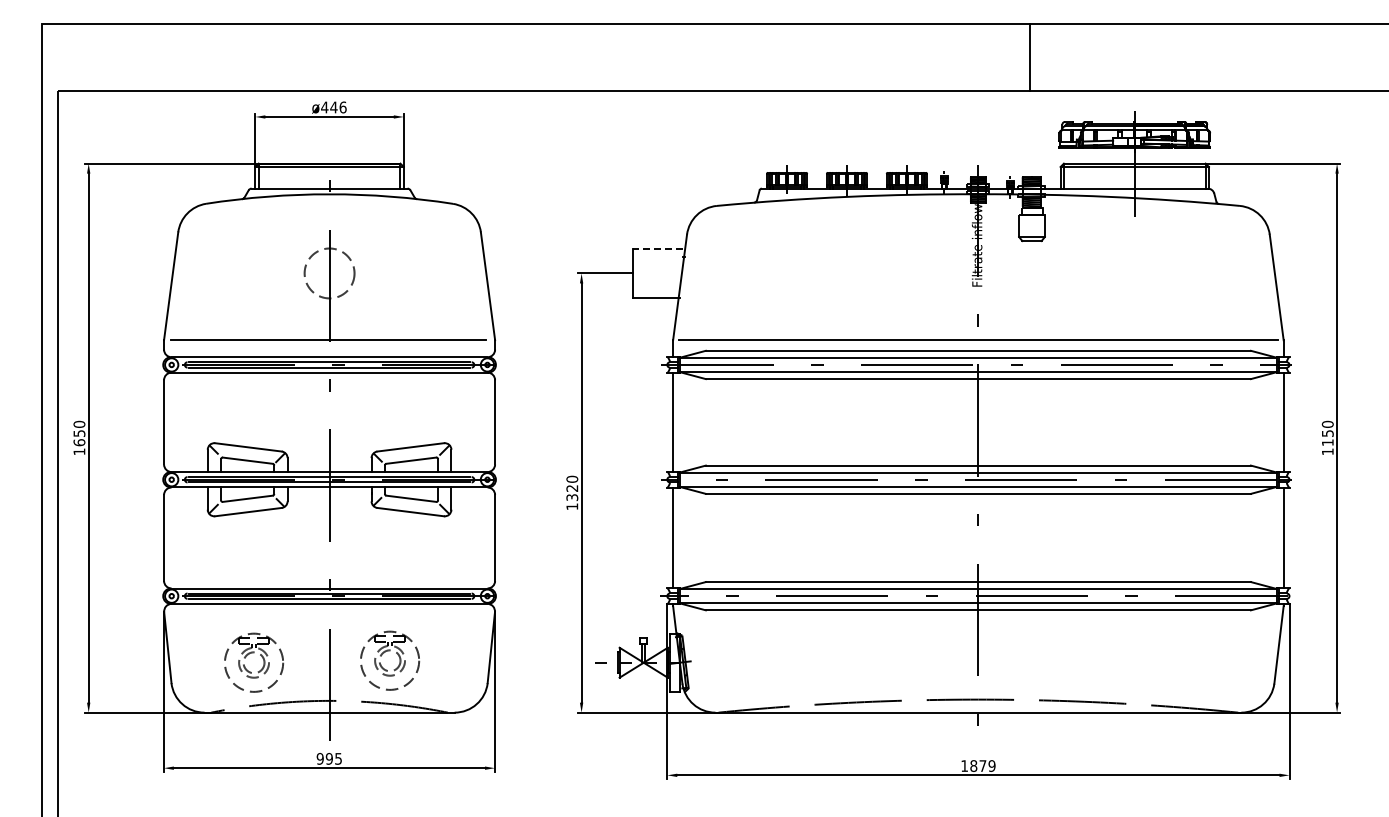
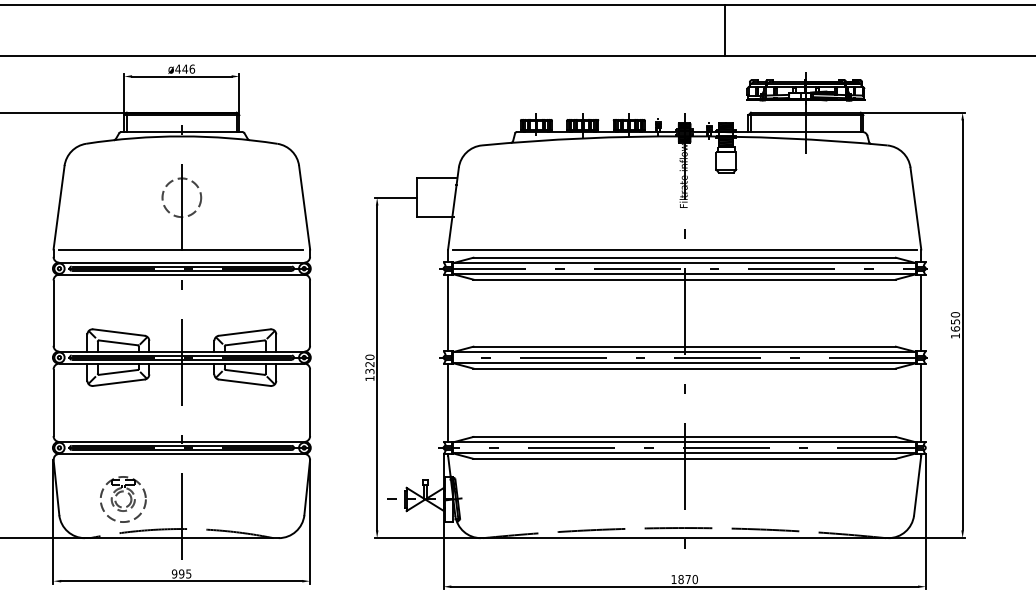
line: (657, 248) -> (435, 178), dashed -> solid
text: (1327, 442) -> (955, 328), 1150 -> 1650
part: (398, 656) -> (235, 494), removed
text: (991, 765) -> (694, 579), 1879 -> 1870

